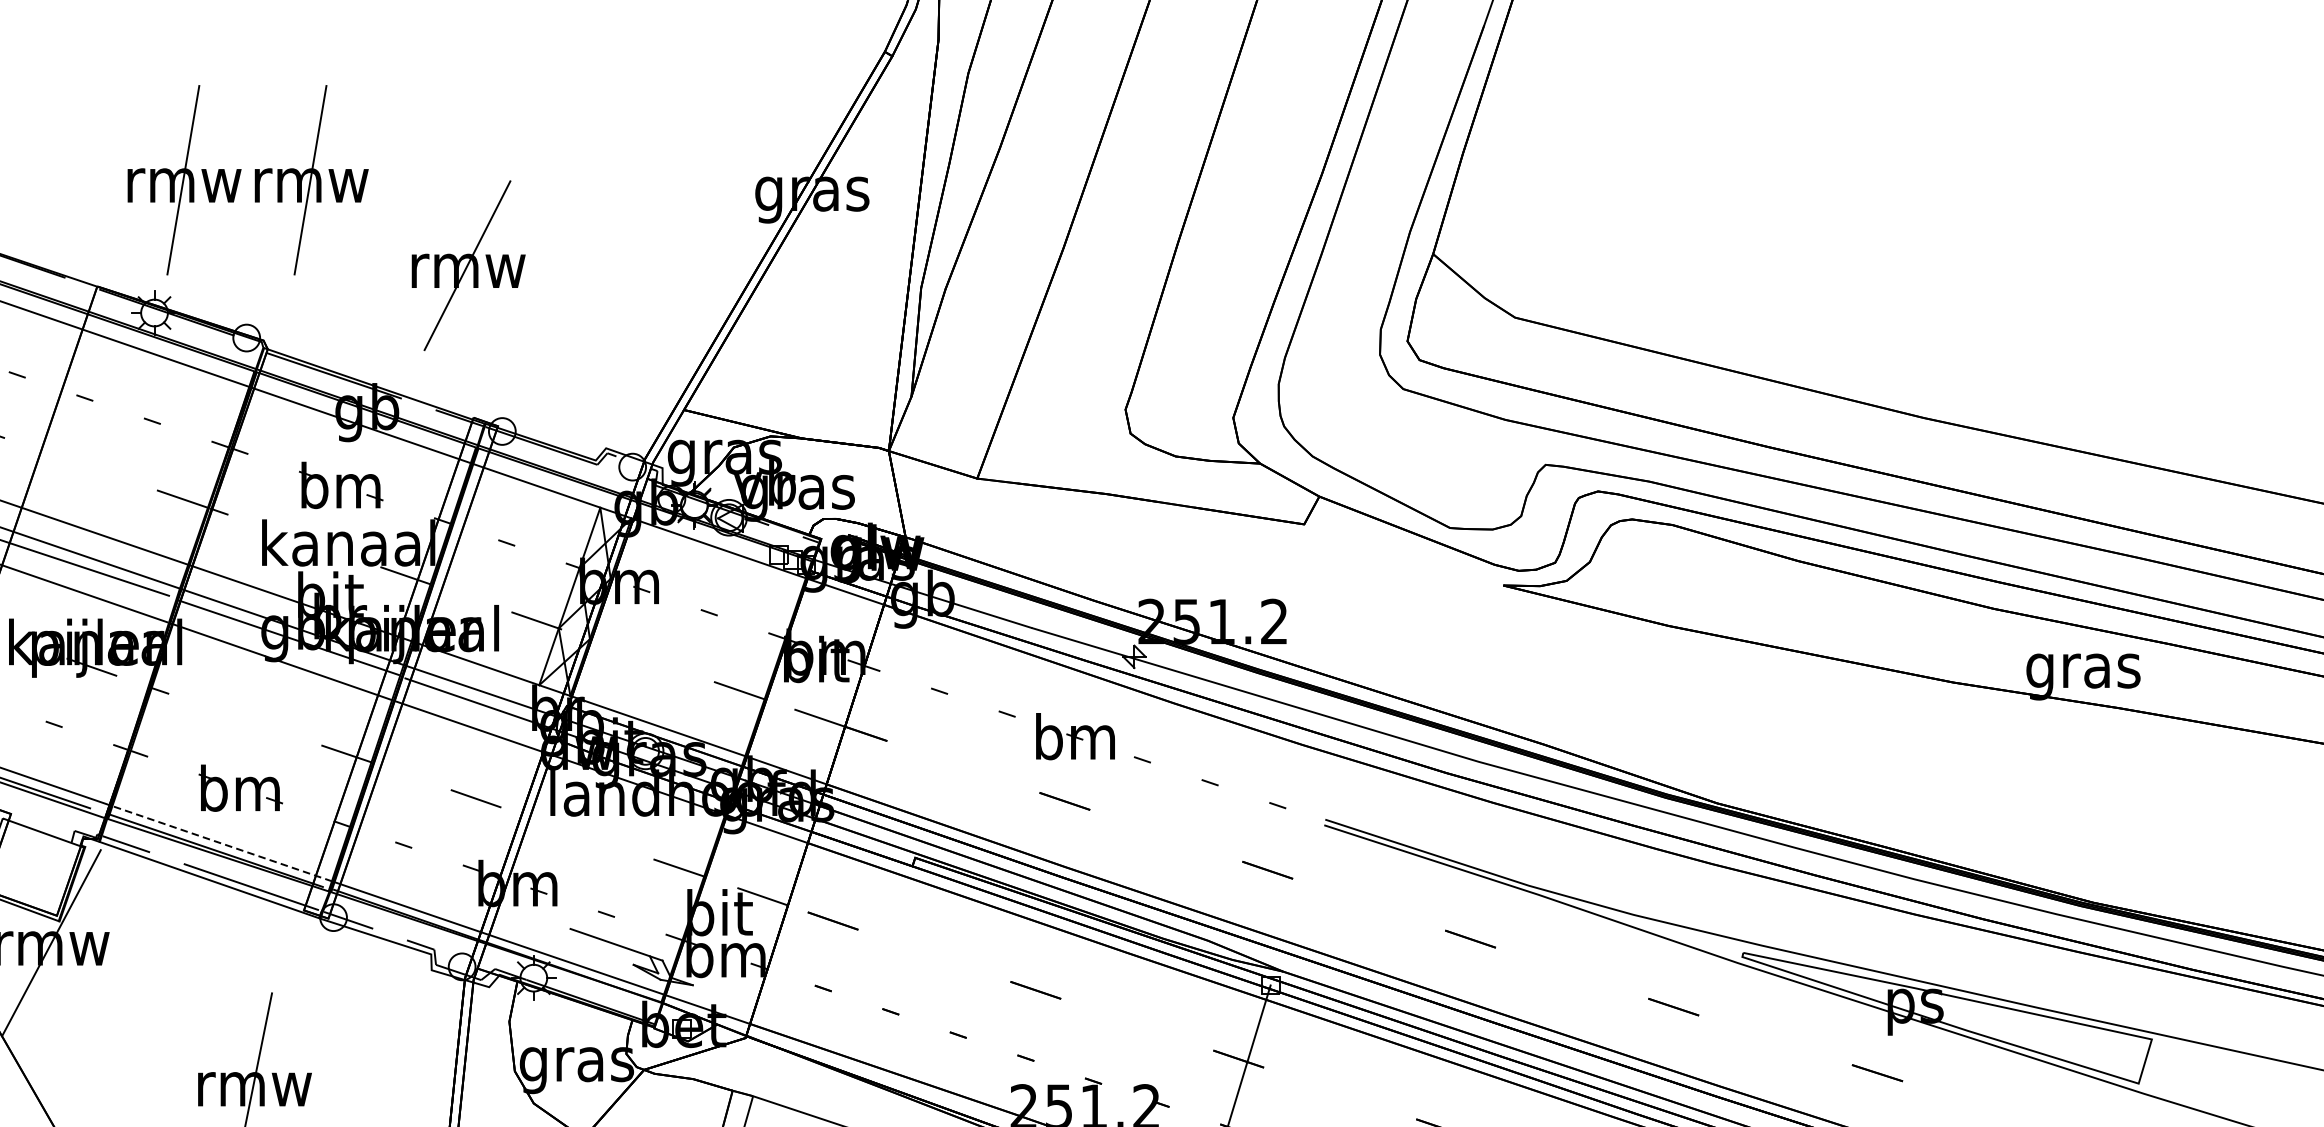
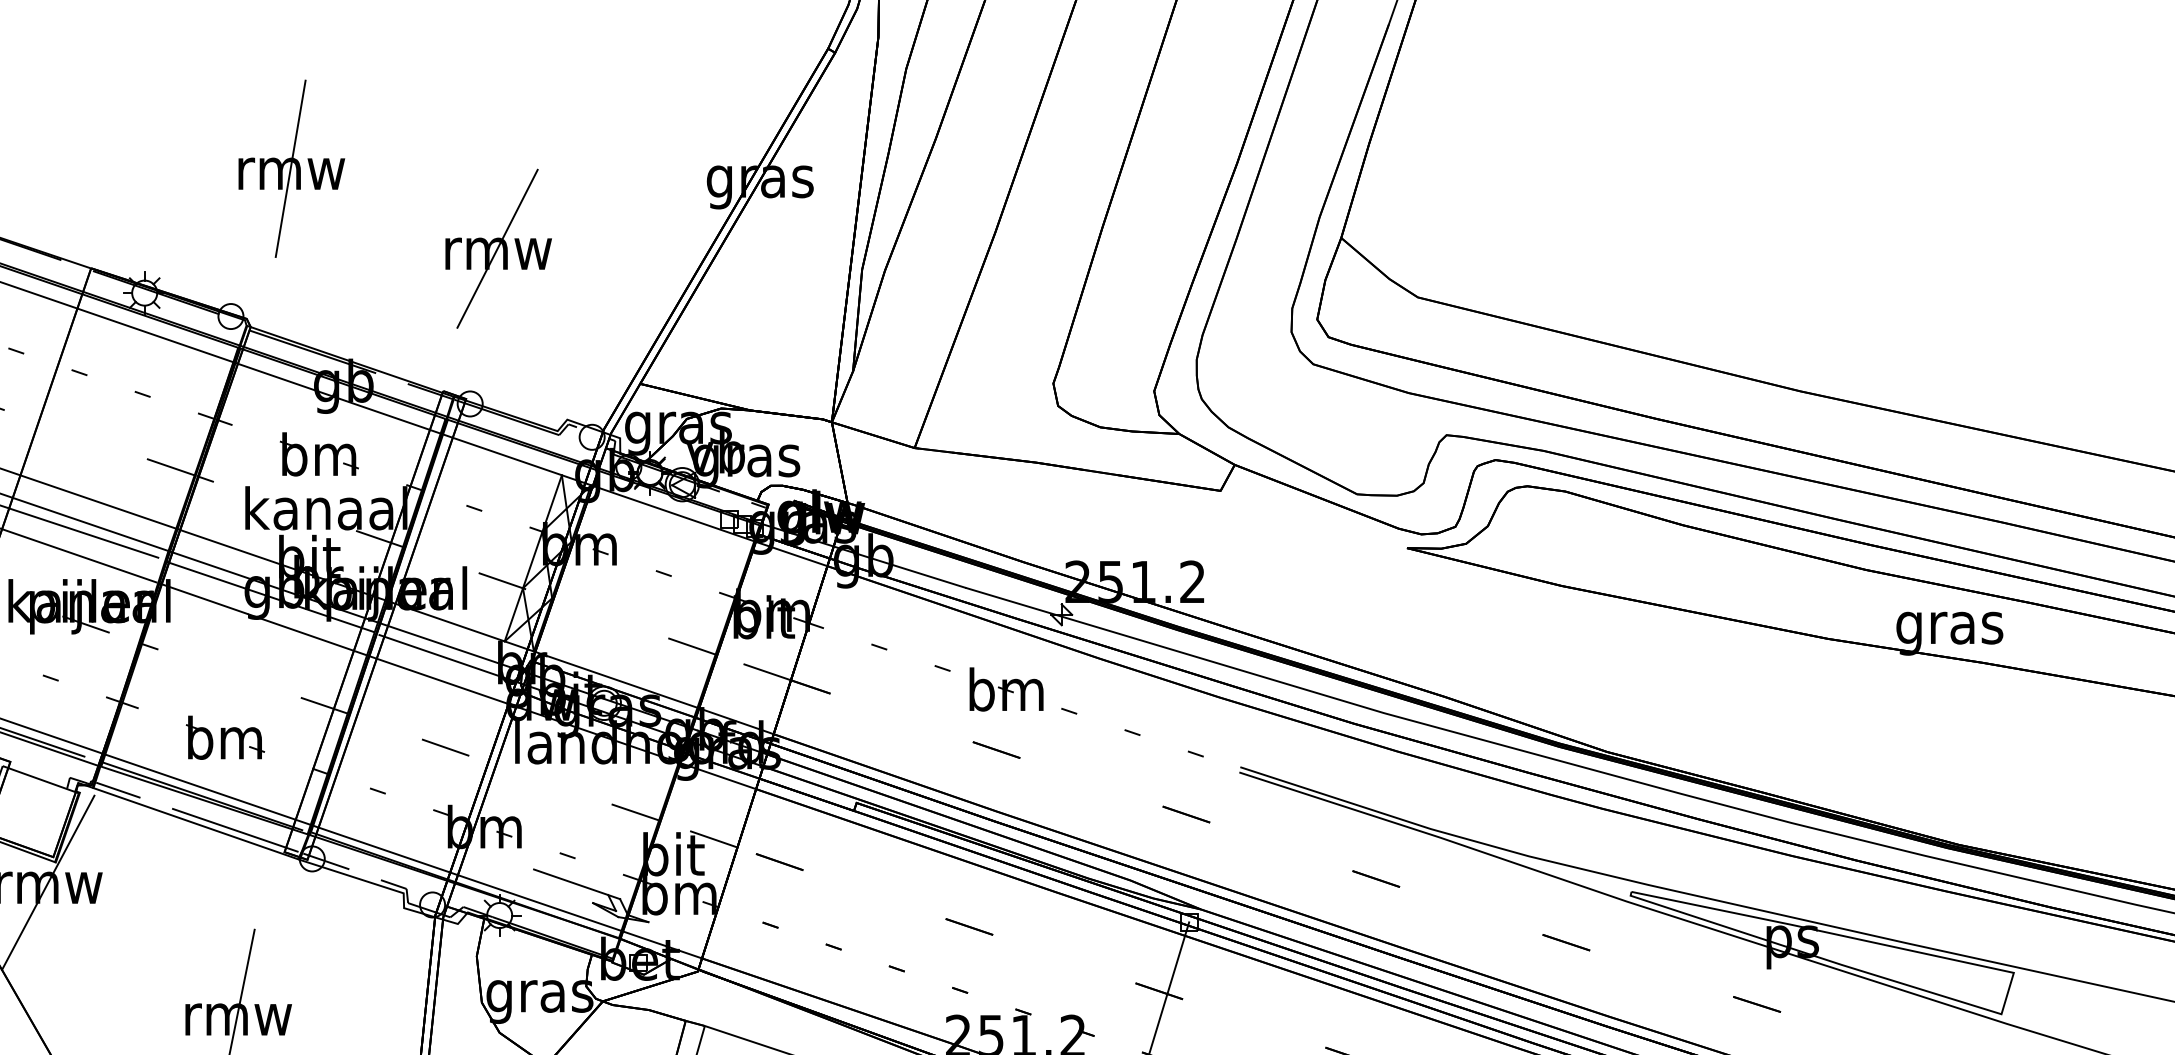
part: (184, 179) -> (172, 168), removed
part: (468, 265) -> (498, 248), moved
line: (222, 843) -> (208, 789), dashed -> solid

